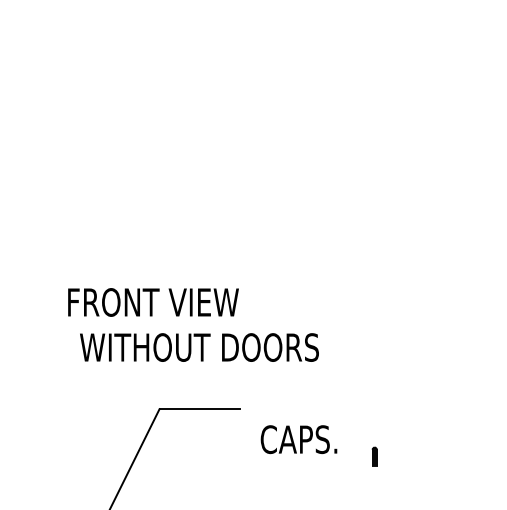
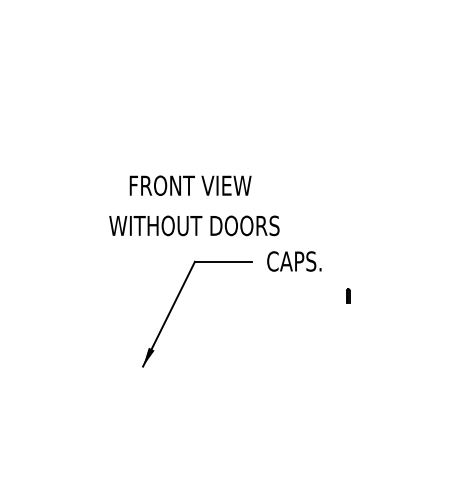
text: (199, 347) -> (194, 225), moved
text: (299, 439) -> (294, 261), moved

